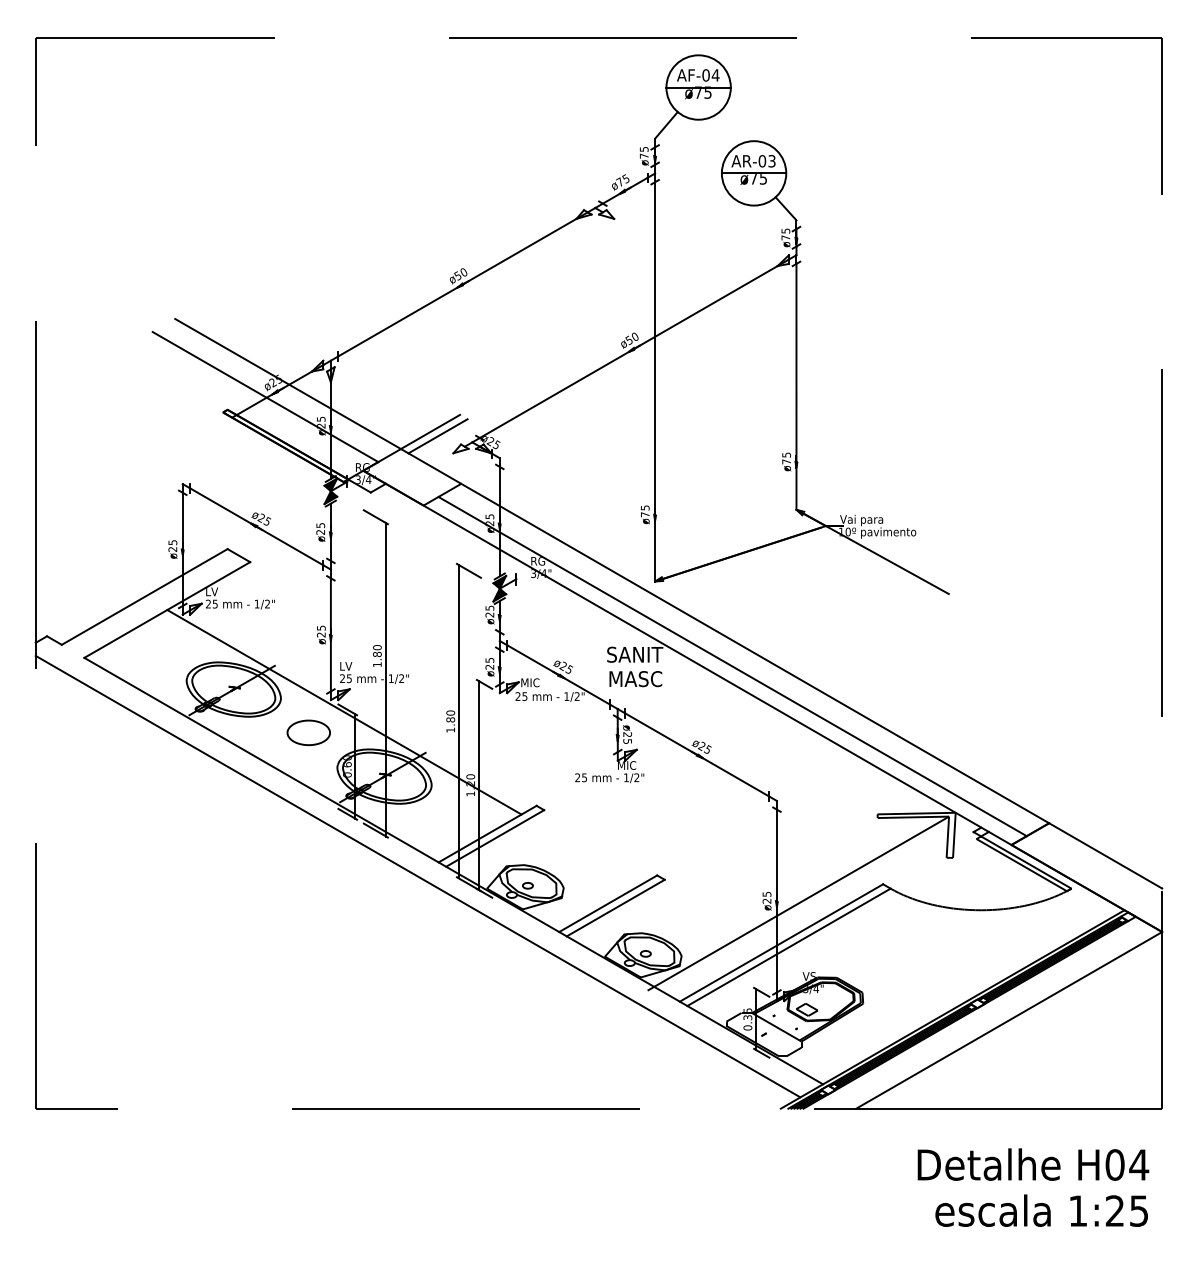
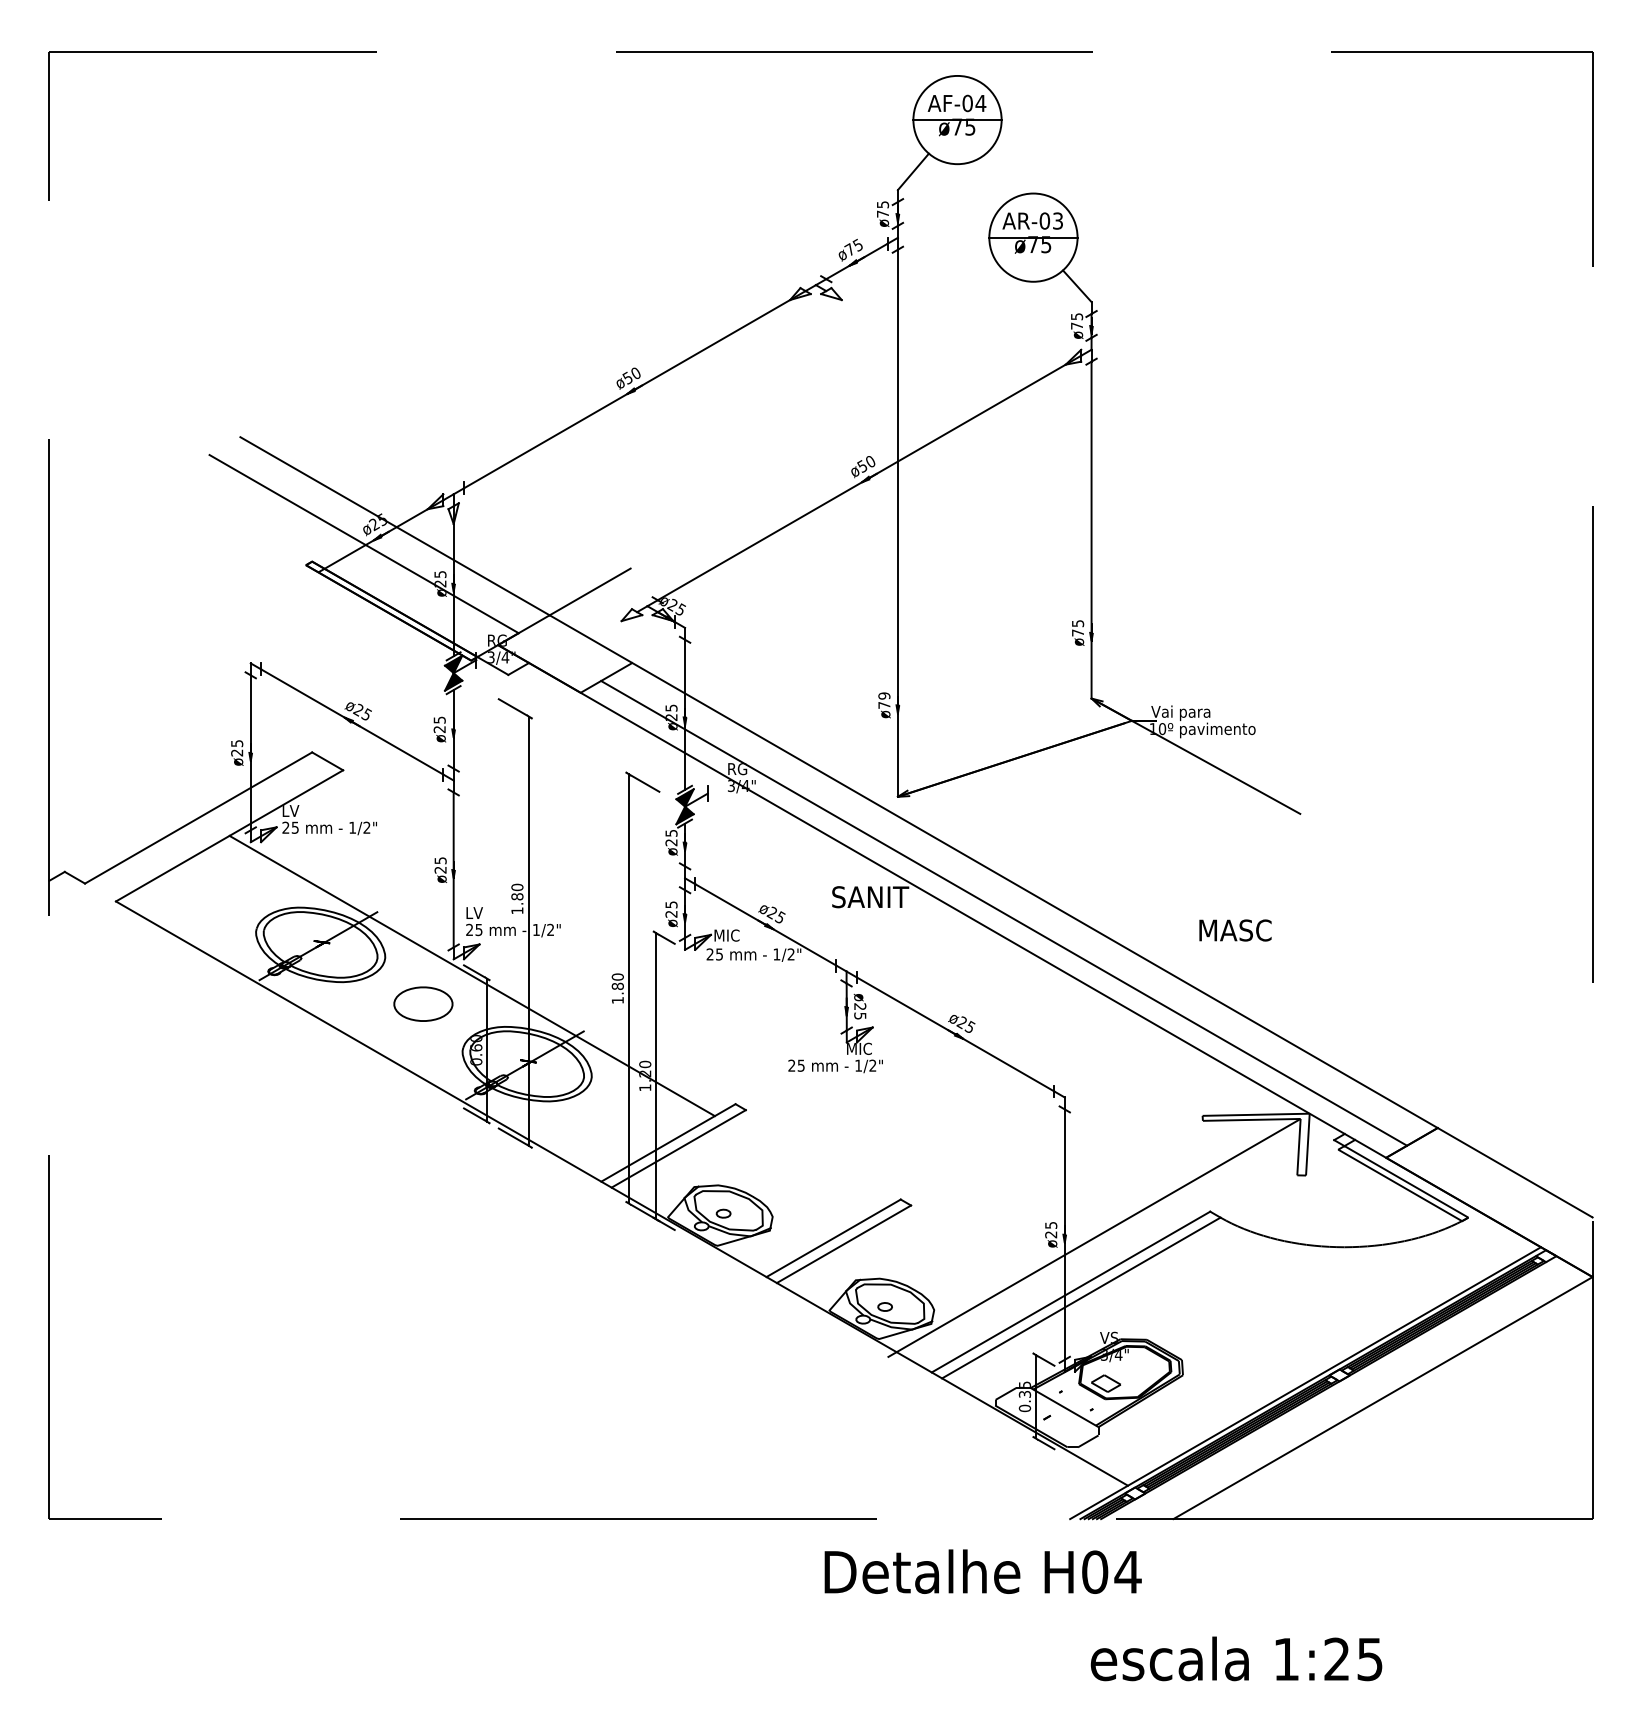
line: (438, 436) -> (600, 597), removed
text: (645, 507) -> (884, 695), ø75 -> ø79
text: (635, 679) -> (1235, 930), moved
line: (417, 876) -> (572, 1200), removed
text: (1032, 1164) -> (982, 1571), moved
text: (1041, 1210) -> (1236, 1658), moved

